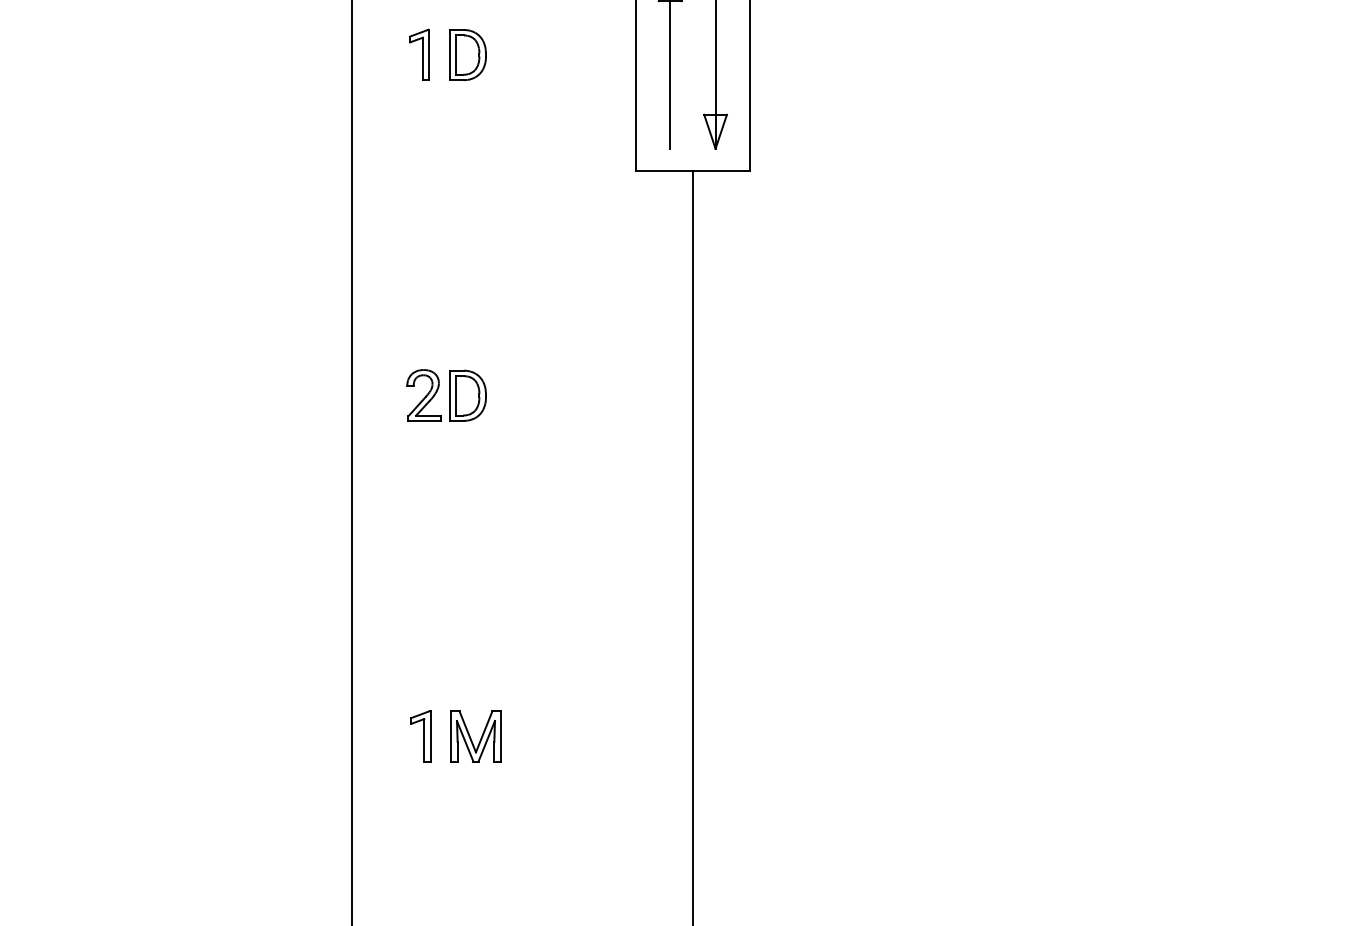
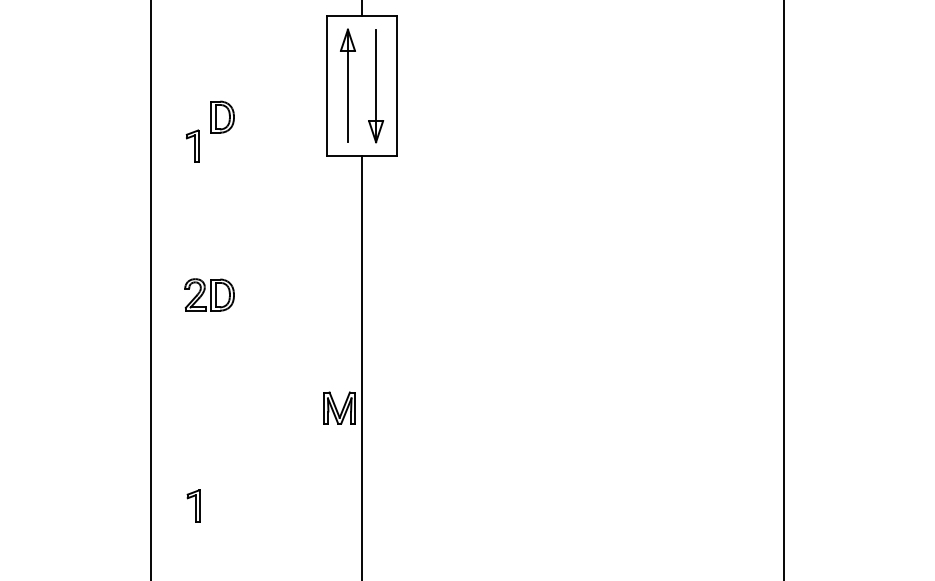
part: (419, 53) -> (192, 145), moved
part: (467, 53) -> (222, 116), moved
part: (475, 735) -> (339, 407), moved

